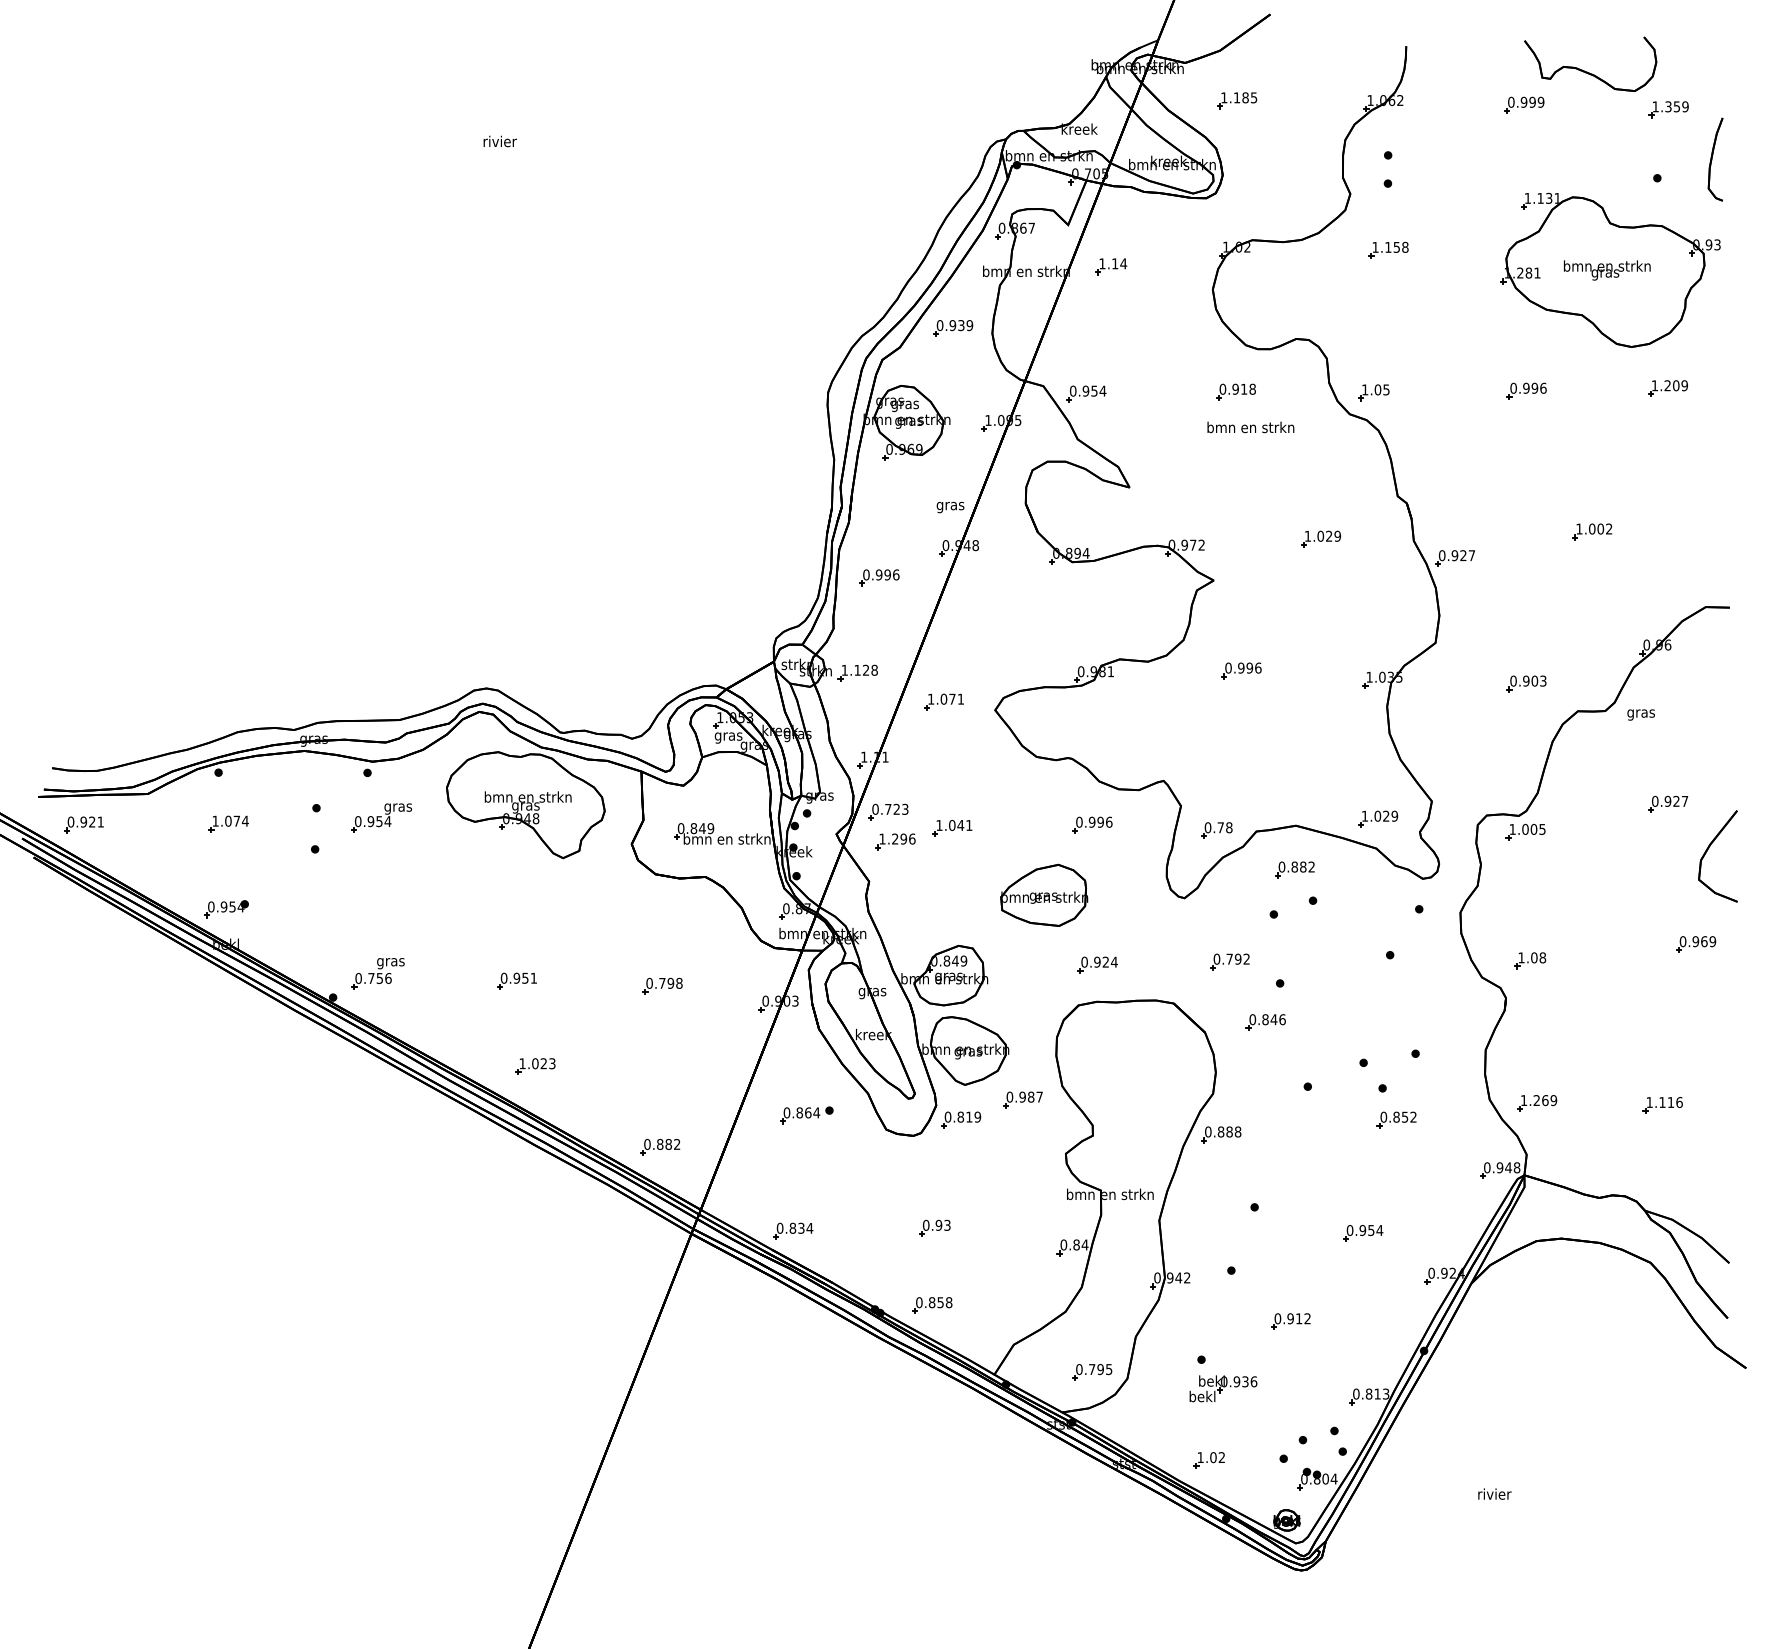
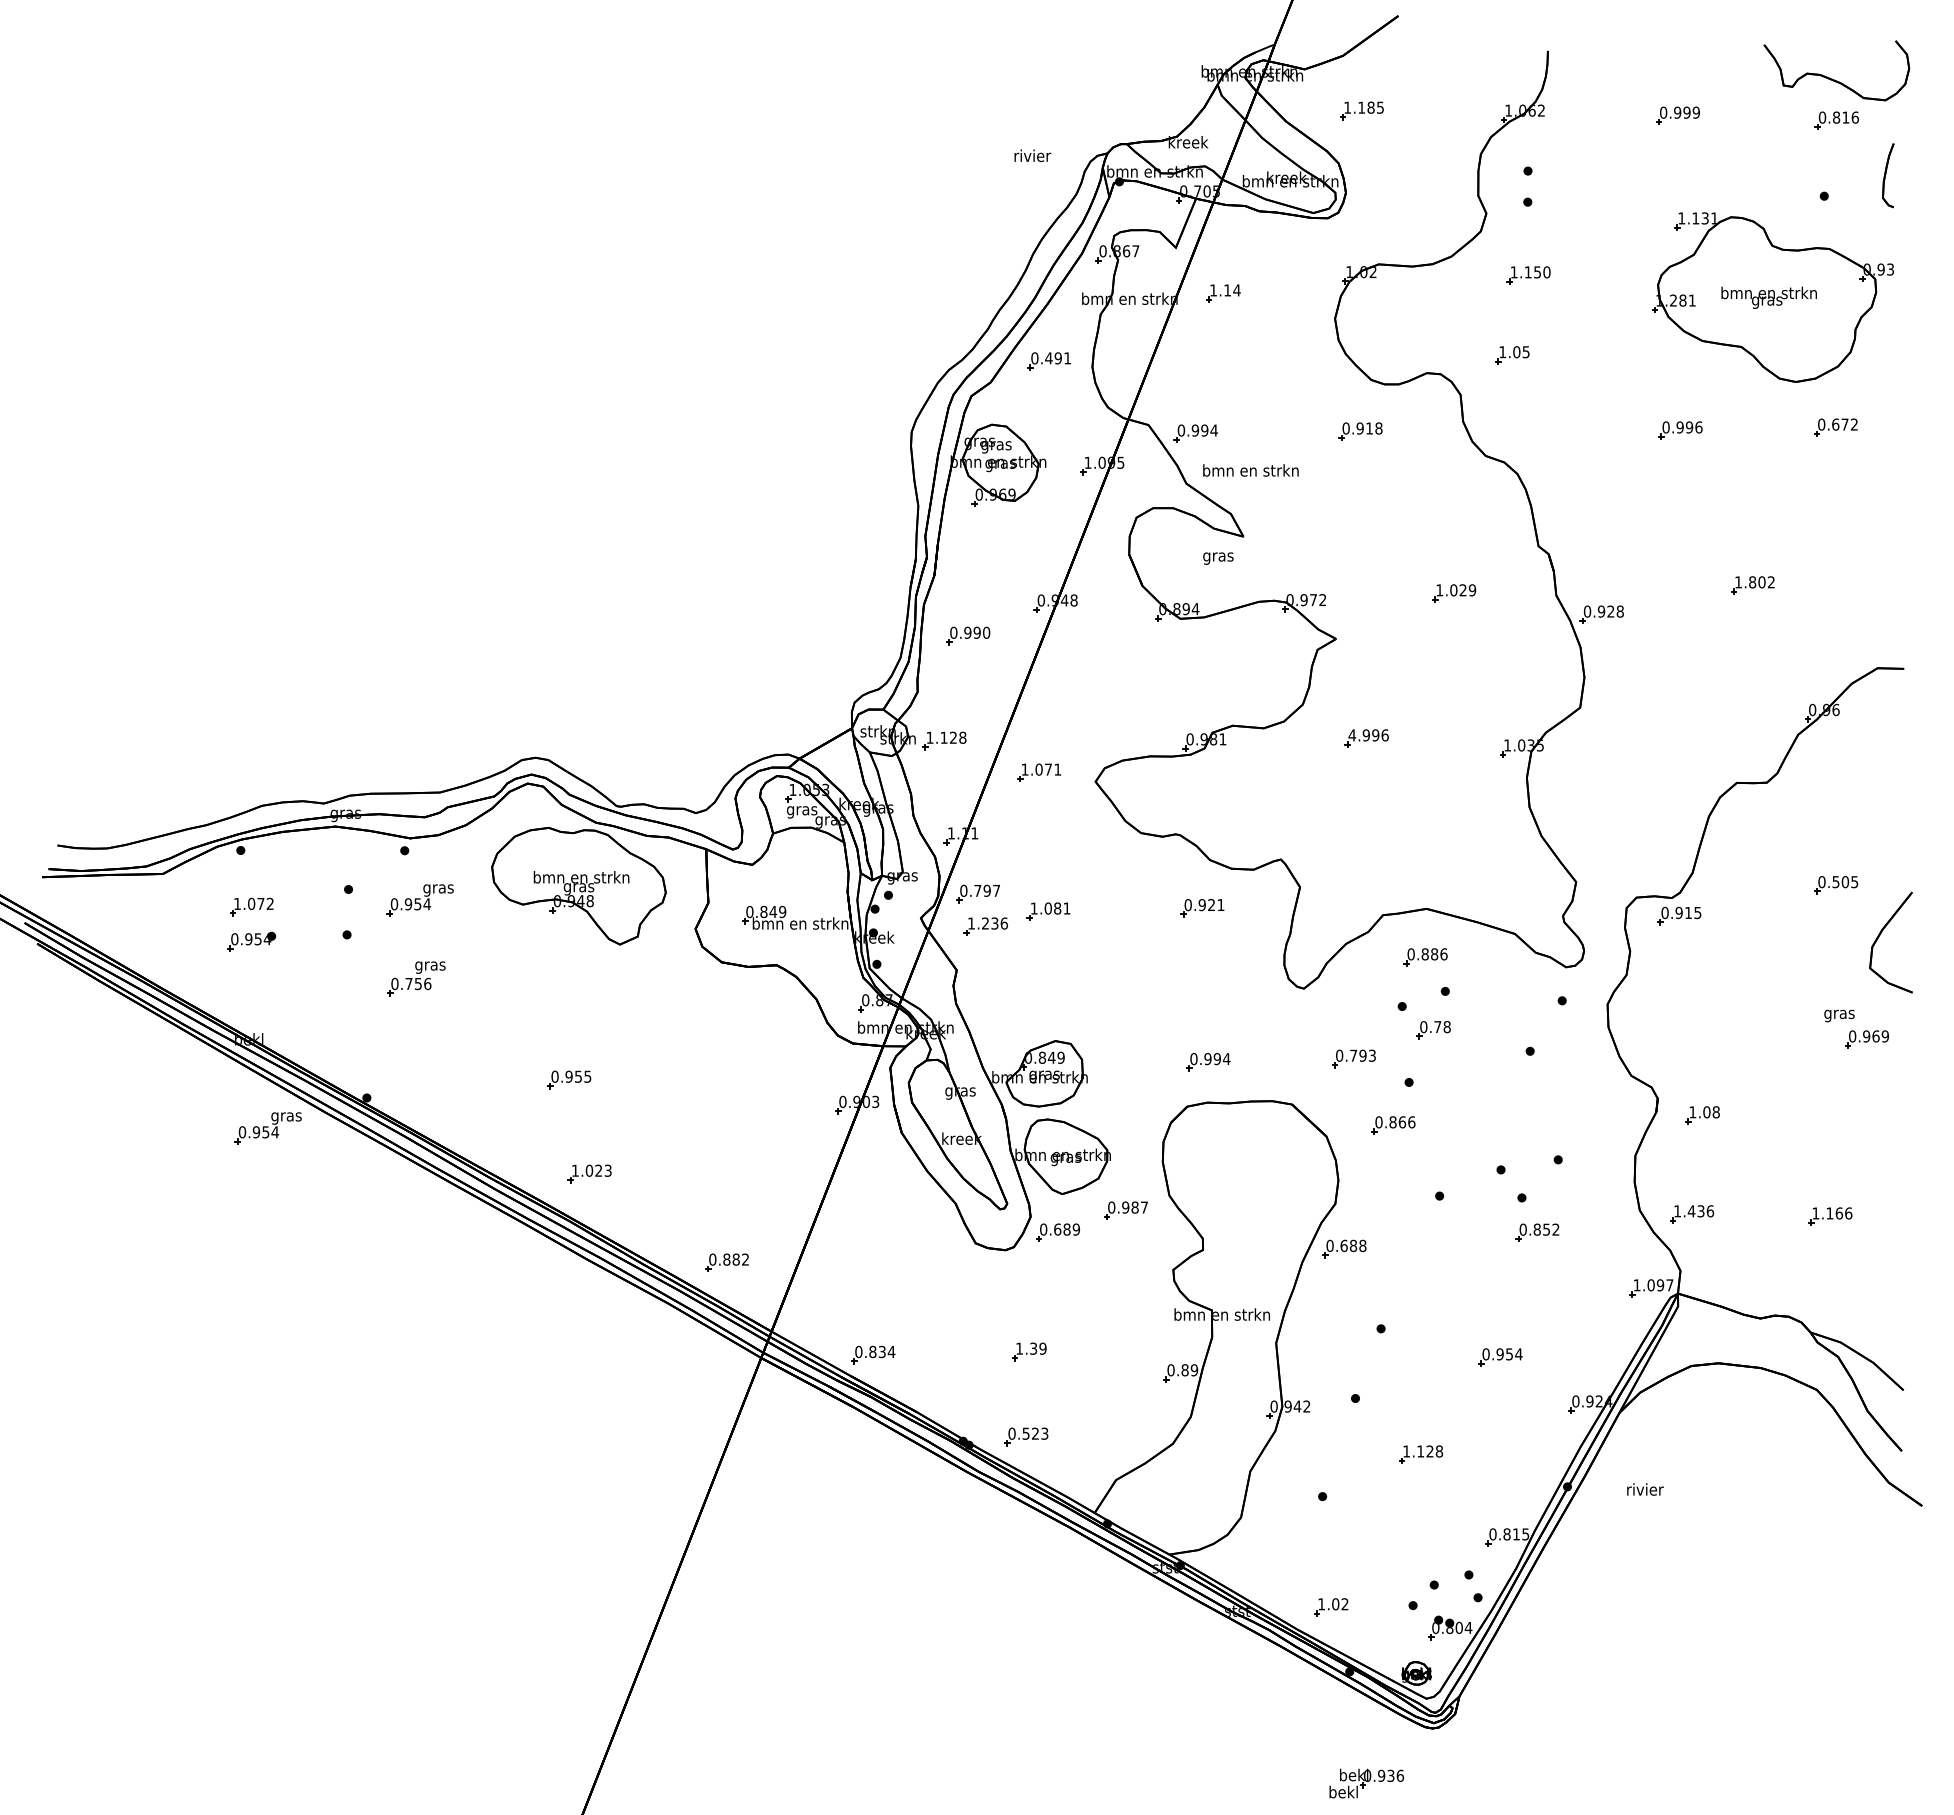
part: (1586, 71) -> (1832, 78), moved
text: (1670, 106) -> (1838, 117), 1.359 -> 0.816
text: (499, 141) -> (1032, 155), moved
part: (1714, 159) -> (1887, 175), size x0.7
text: (1404, 247) -> (1546, 272), 1.158 -> 1.150
text: (961, 325) -> (1058, 358), 0.939 -> 0.491
text: (1670, 385) -> (1838, 424), 1.209 -> 0.672
text: (1094, 391) -> (1204, 430), 0.954 -> 0.994
part: (1374, 392) -> (1512, 355), moved
text: (1250, 427) -> (1250, 470), moved
text: (950, 507) -> (1218, 558), moved
text: (1592, 529) -> (1752, 582), 1.002 -> 1.802
text: (1471, 555) -> (1619, 611), 0.927 -> 0.928
text: (896, 574) -> (986, 632), 0.996 -> 0.990
text: (1228, 668) -> (1352, 735), 0.996 -> 4.996
part: (1526, 683) -> (1680, 752), removed
text: (1641, 714) -> (1839, 1015), moved
text: (1676, 801) -> (1845, 882), 0.927 -> 0.505
text: (900, 809) -> (991, 890), 0.723 -> 0.797
part: (1377, 819) -> (1516, 901), removed
text: (245, 820) -> (270, 903), 1.074 -> 1.072
text: (1105, 822) -> (1216, 905), 0.996 -> 0.921
part: (83, 824) -> (92, 907), removed
text: (960, 825) -> (1057, 908), 1.041 -> 1.081
text: (1523, 829) -> (1676, 912), 1.005 -> 0.915
part: (1216, 830) -> (1433, 1030), moved
text: (903, 839) -> (994, 923), 1.296 -> 1.236
text: (1311, 867) -> (1443, 954), 0.882 -> 0.886
part: (1044, 895) -> (1149, 985), removed
part: (226, 908) -> (251, 941), moved
text: (1245, 958) -> (1371, 1055), 0.792 -> 0.793
part: (1530, 960) -> (1702, 1115), moved
text: (1105, 962) -> (1216, 1059), 0.924 -> 0.994
part: (378, 973) -> (416, 978), moved
text: (533, 978) -> (587, 1076), 0.951 -> 0.955
part: (662, 986) -> (729, 1085), removed
text: (1274, 1019) -> (1402, 1122), 0.846 -> 0.866
part: (242, 1025) -> (267, 1128), added
text: (1544, 1100) -> (1700, 1211), 1.269 -> 1.436
text: (1671, 1102) -> (1839, 1213), 1.116 -> 1.166
part: (806, 1115) -> (887, 1227), removed
text: (965, 1117) -> (1062, 1229), 0.819 -> 0.689
text: (1220, 1131) -> (1343, 1245), 0.888 -> 0.688
text: (1502, 1167) -> (1653, 1285), 0.948 -> 1.097
text: (937, 1225) -> (1031, 1348), 0.93 -> 1.39
text: (1085, 1245) -> (1194, 1370), 0.84 -> 0.89
text: (940, 1302) -> (1035, 1433), 0.858 -> 0.523
text: (1293, 1318) -> (1423, 1451), 0.912 -> 1.128
part: (1092, 1372) -> (1202, 1510), removed
part: (1223, 1388) -> (1366, 1783), moved
text: (1385, 1393) -> (1525, 1533), 0.813 -> 0.815
text: (1494, 1494) -> (1645, 1489), moved

